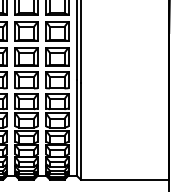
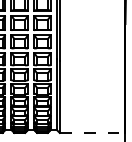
line: (124, 178) -> (92, 132), solid -> dashed

